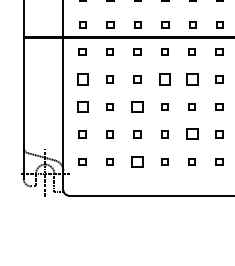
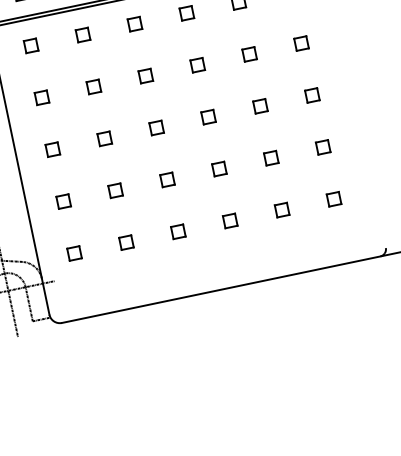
part: (82, 79) -> (41, 97), size x0.62
part: (164, 79) -> (197, 65), size x0.62
part: (191, 79) -> (248, 54), size x0.62
part: (82, 106) -> (52, 148), size x0.62
part: (137, 106) -> (156, 127), size x0.62
part: (191, 134) -> (269, 158), size x0.62
part: (137, 161) -> (178, 231), size x0.62

